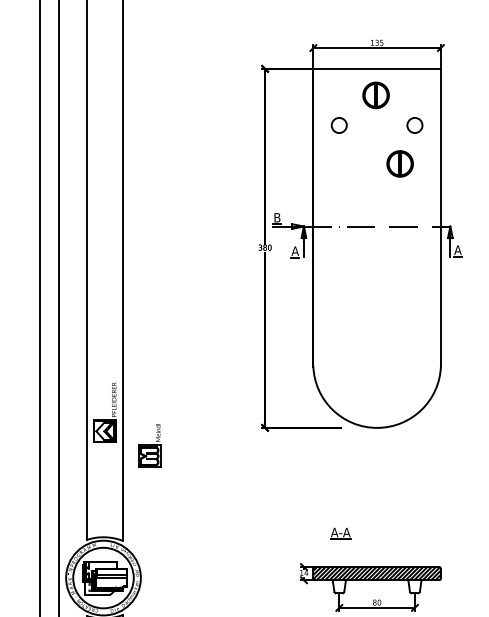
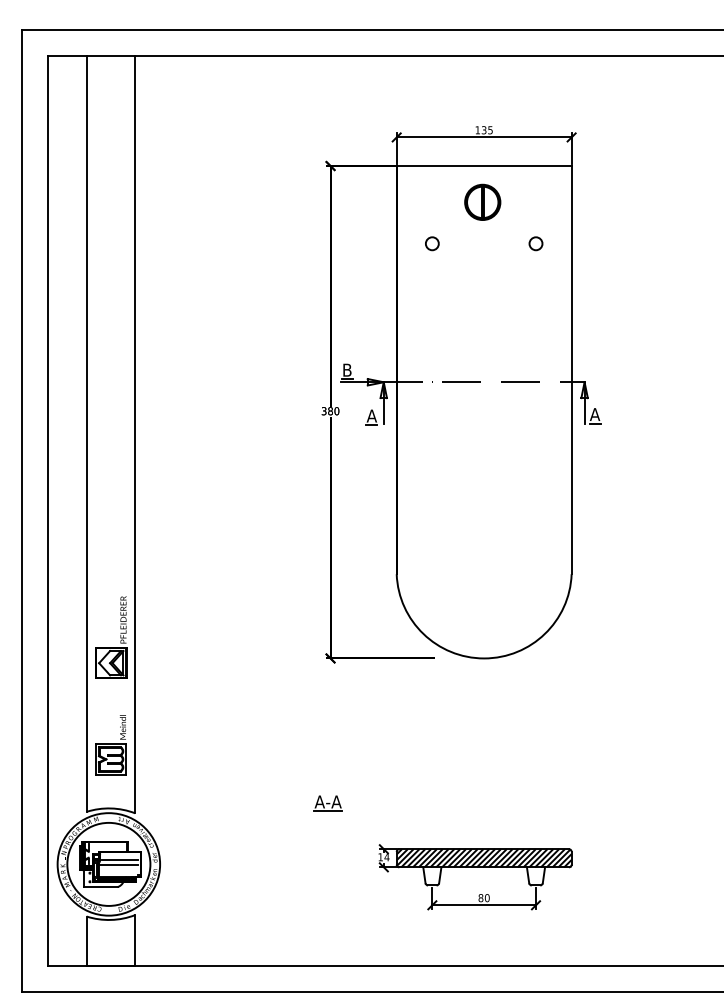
circle: (339, 125) -> (432, 243), size x0.62
circle: (414, 125) -> (535, 243), size x0.62
part: (399, 163) -> (515, 295), removed
part: (149, 446) -> (110, 745), moved
part: (340, 533) -> (327, 803), moved

